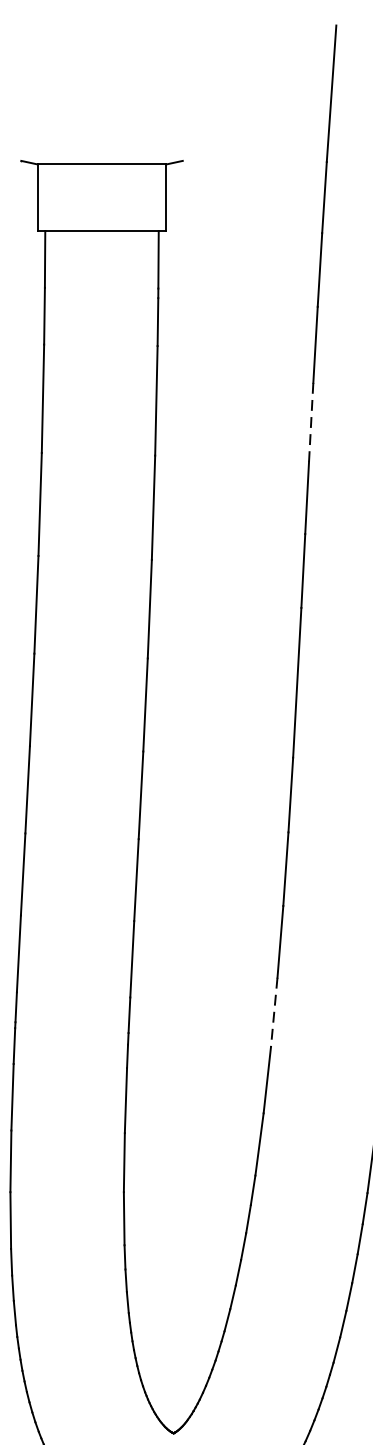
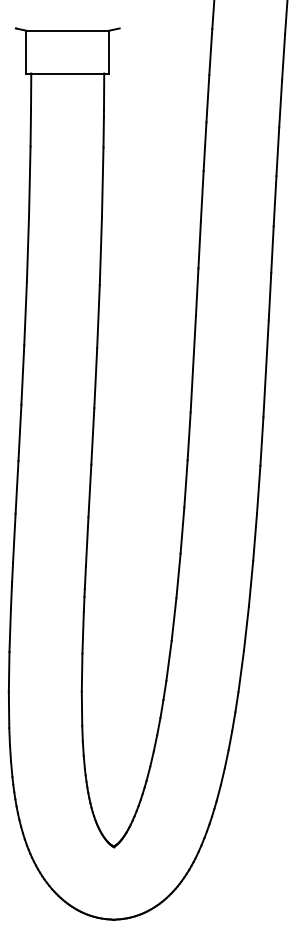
line: (311, 423) -> (202, 197), dashed -> solid
line: (274, 1013) -> (178, 576), dashed -> solid

